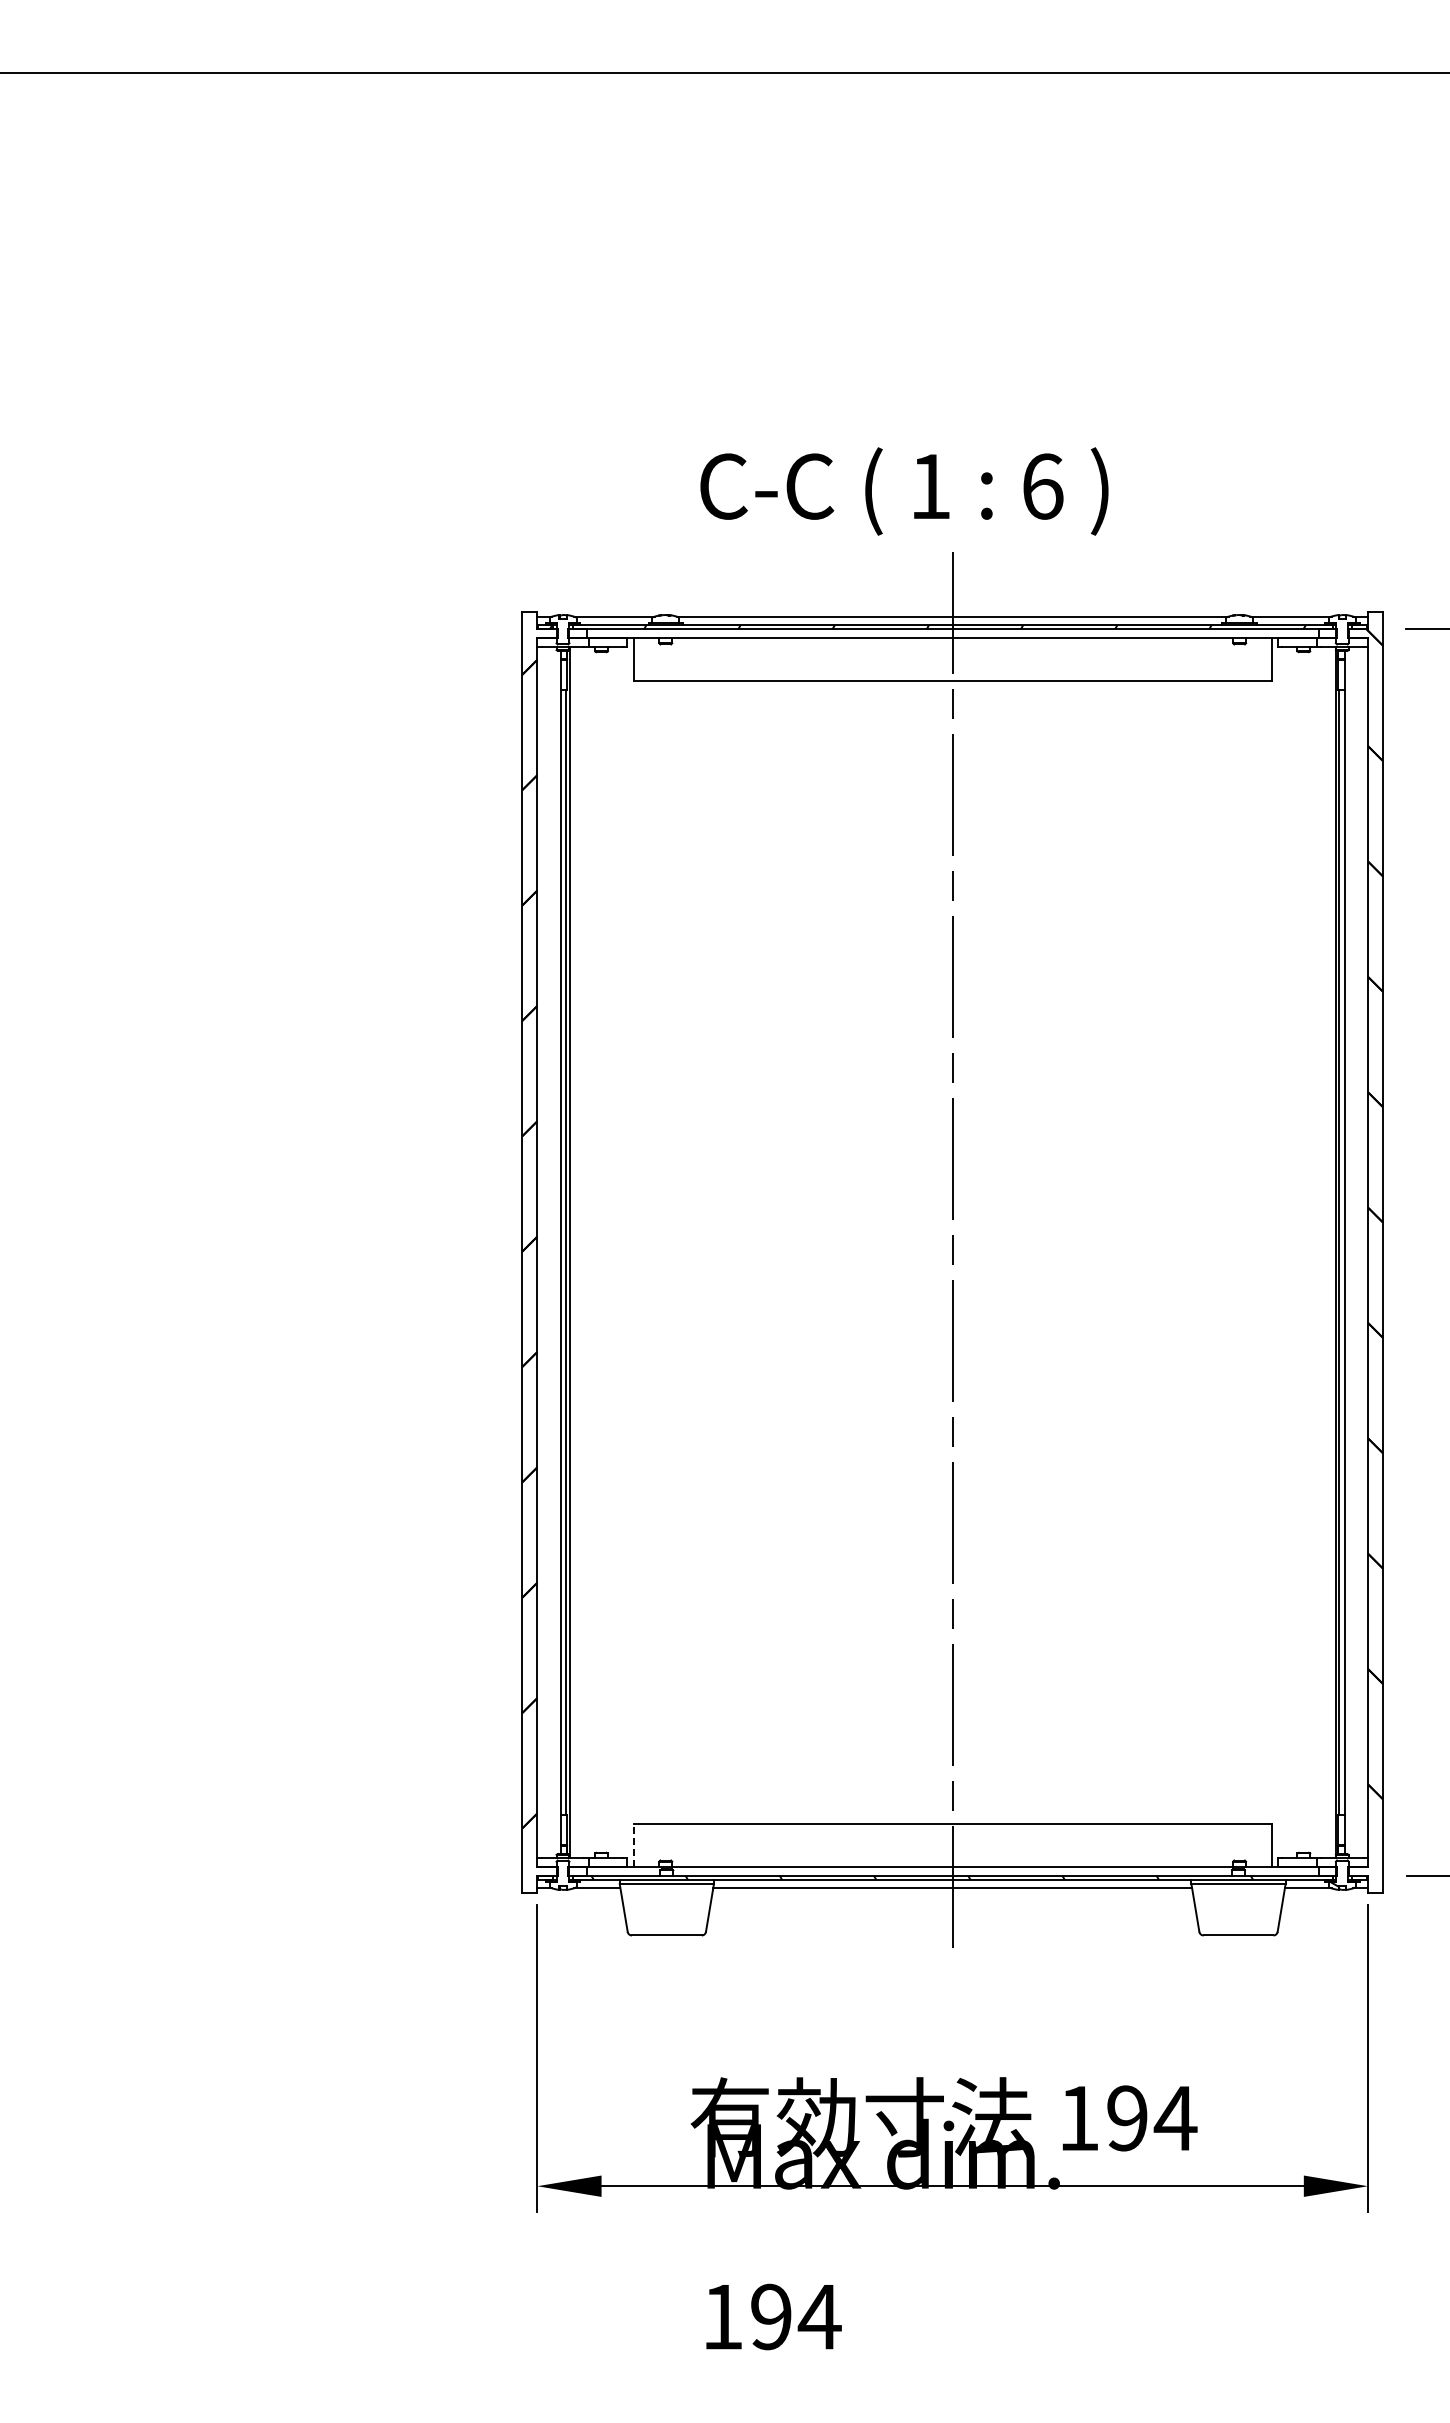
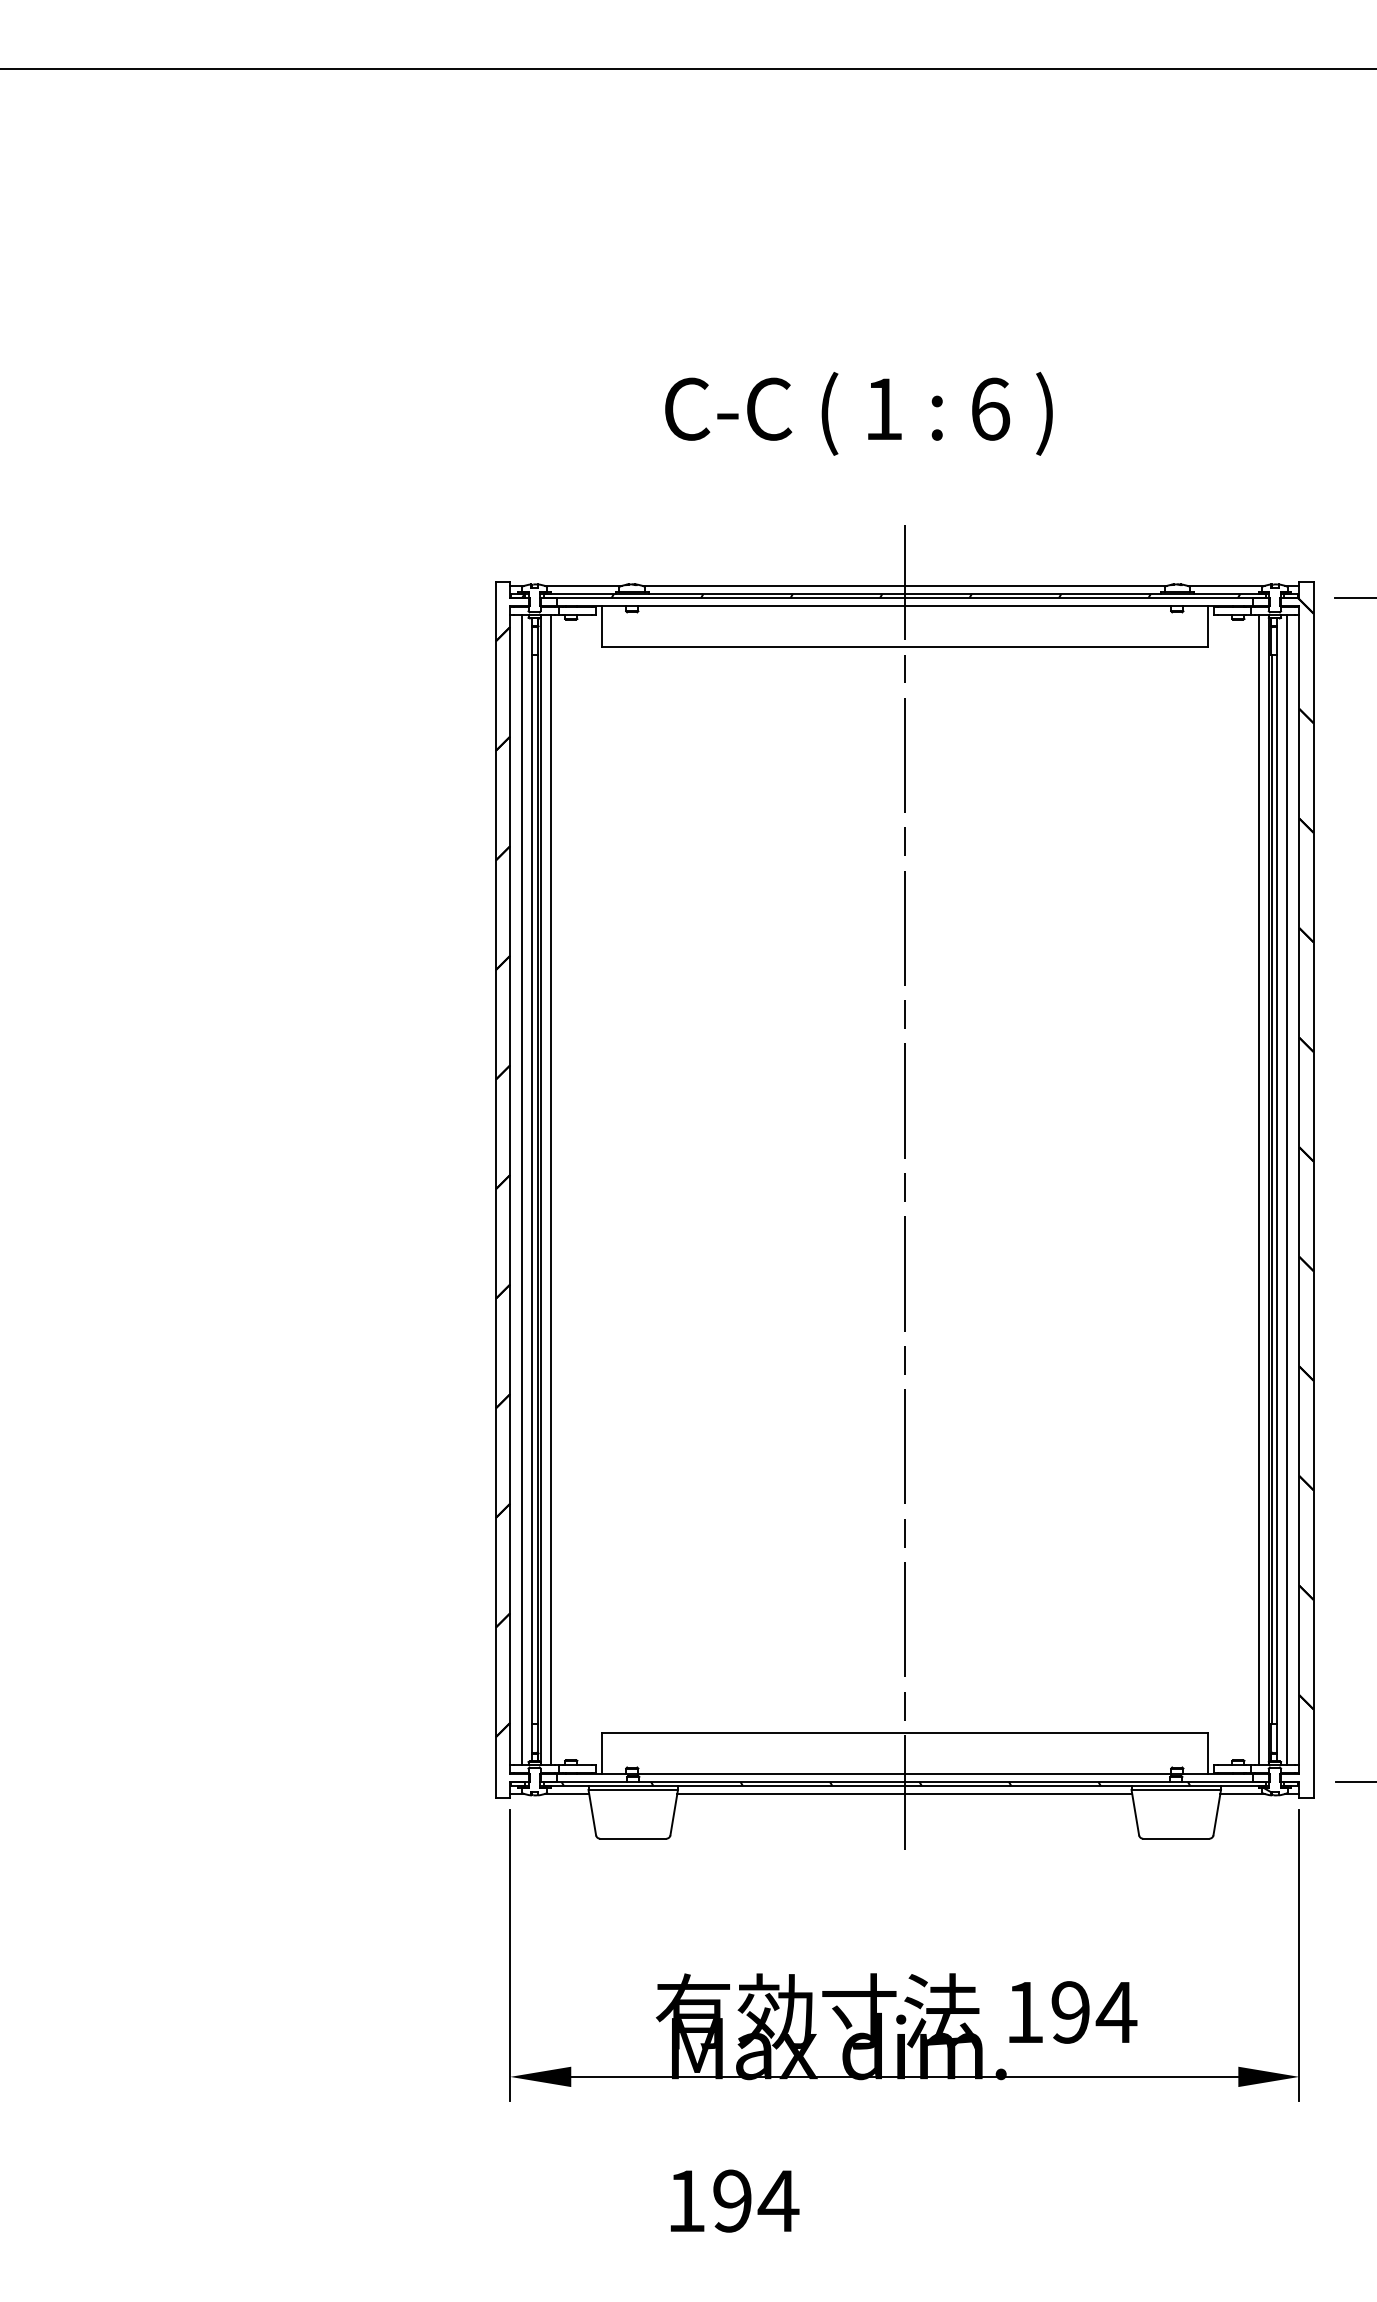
text: (904, 491) -> (859, 413), moved
line: (550, 1251) -> (522, 1188), added
line: (580, 1251) -> (551, 1188), added
line: (1325, 1251) -> (1258, 1188), added
line: (1355, 1251) -> (1287, 1188), added
line: (633, 1845) -> (601, 1753), dashed -> solid

